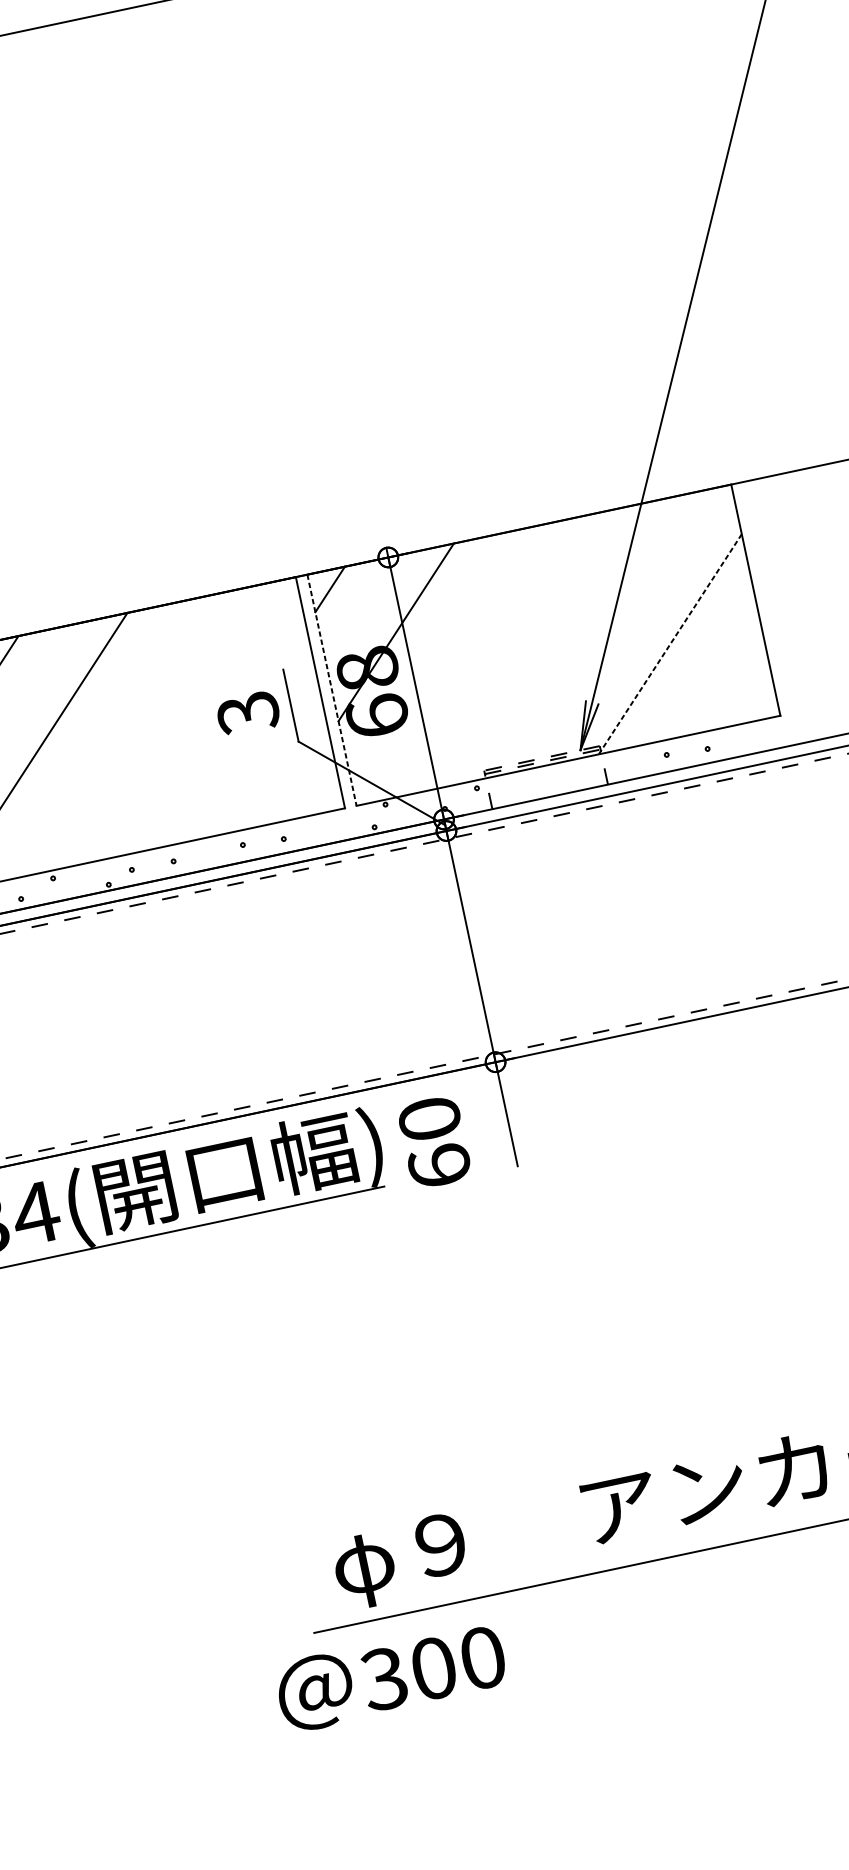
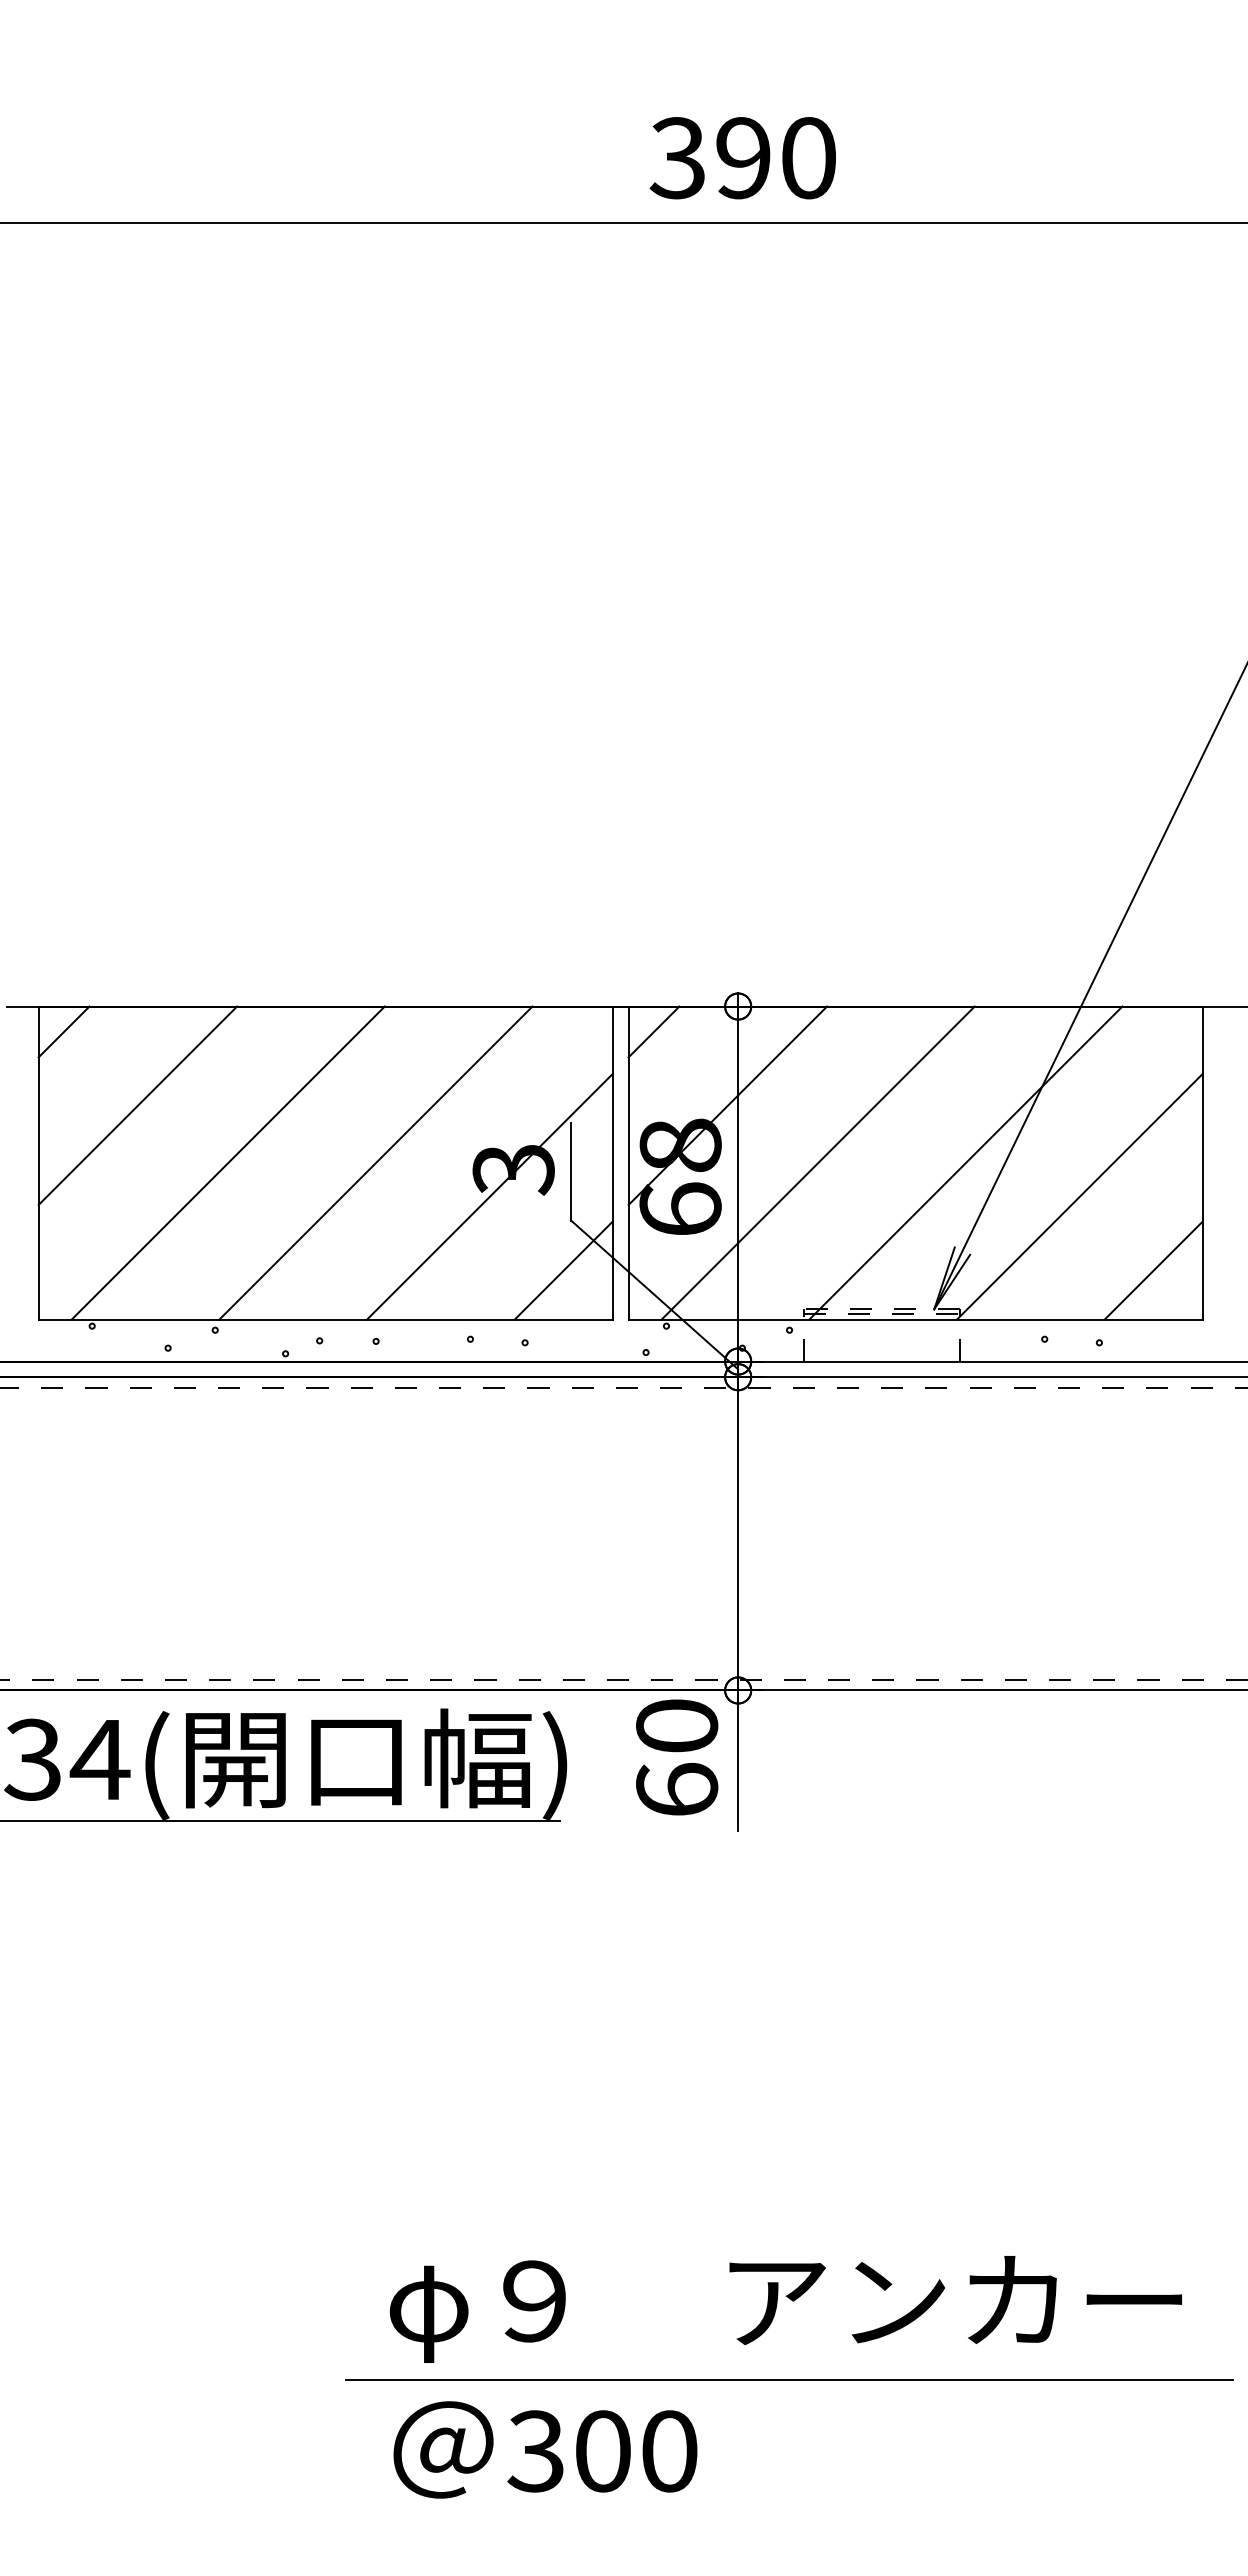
line: (580, 636) -> (965, 1162), added
line: (670, 644) -> (1079, 1196), dashed -> solid
line: (471, 660) -> (817, 1162), added
line: (736, 687) -> (1153, 1270), added
line: (331, 690) -> (628, 1163), dashed -> solid
line: (145, 729) -> (375, 1162), added
line: (234, 736) -> (489, 1196), added
line: (300, 779) -> (563, 1270), added
text: (434, 1142) -> (677, 1757), moved
text: (391, 1676) -> (545, 2449), moved

